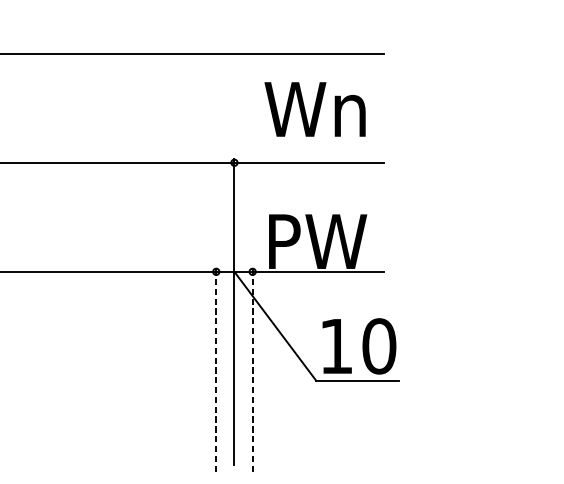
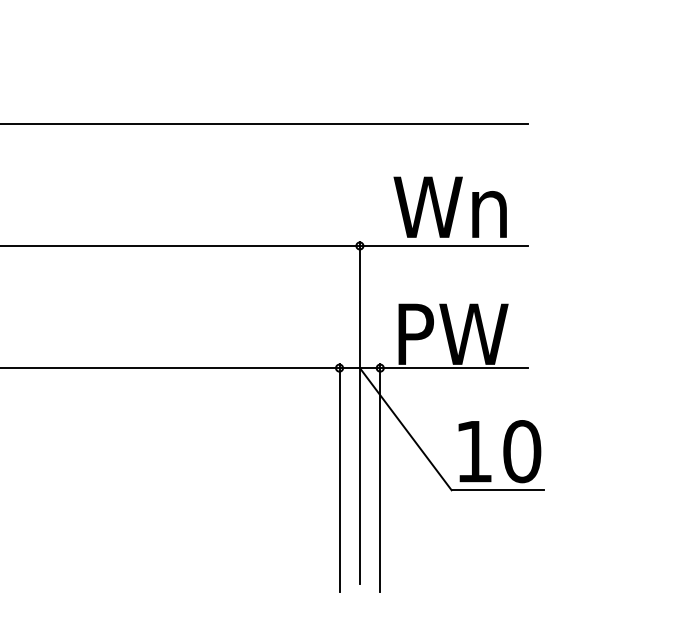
text: (314, 108) -> (449, 206), moved
line: (216, 369) -> (339, 477), dashed -> solid
line: (252, 369) -> (380, 477), dashed -> solid

